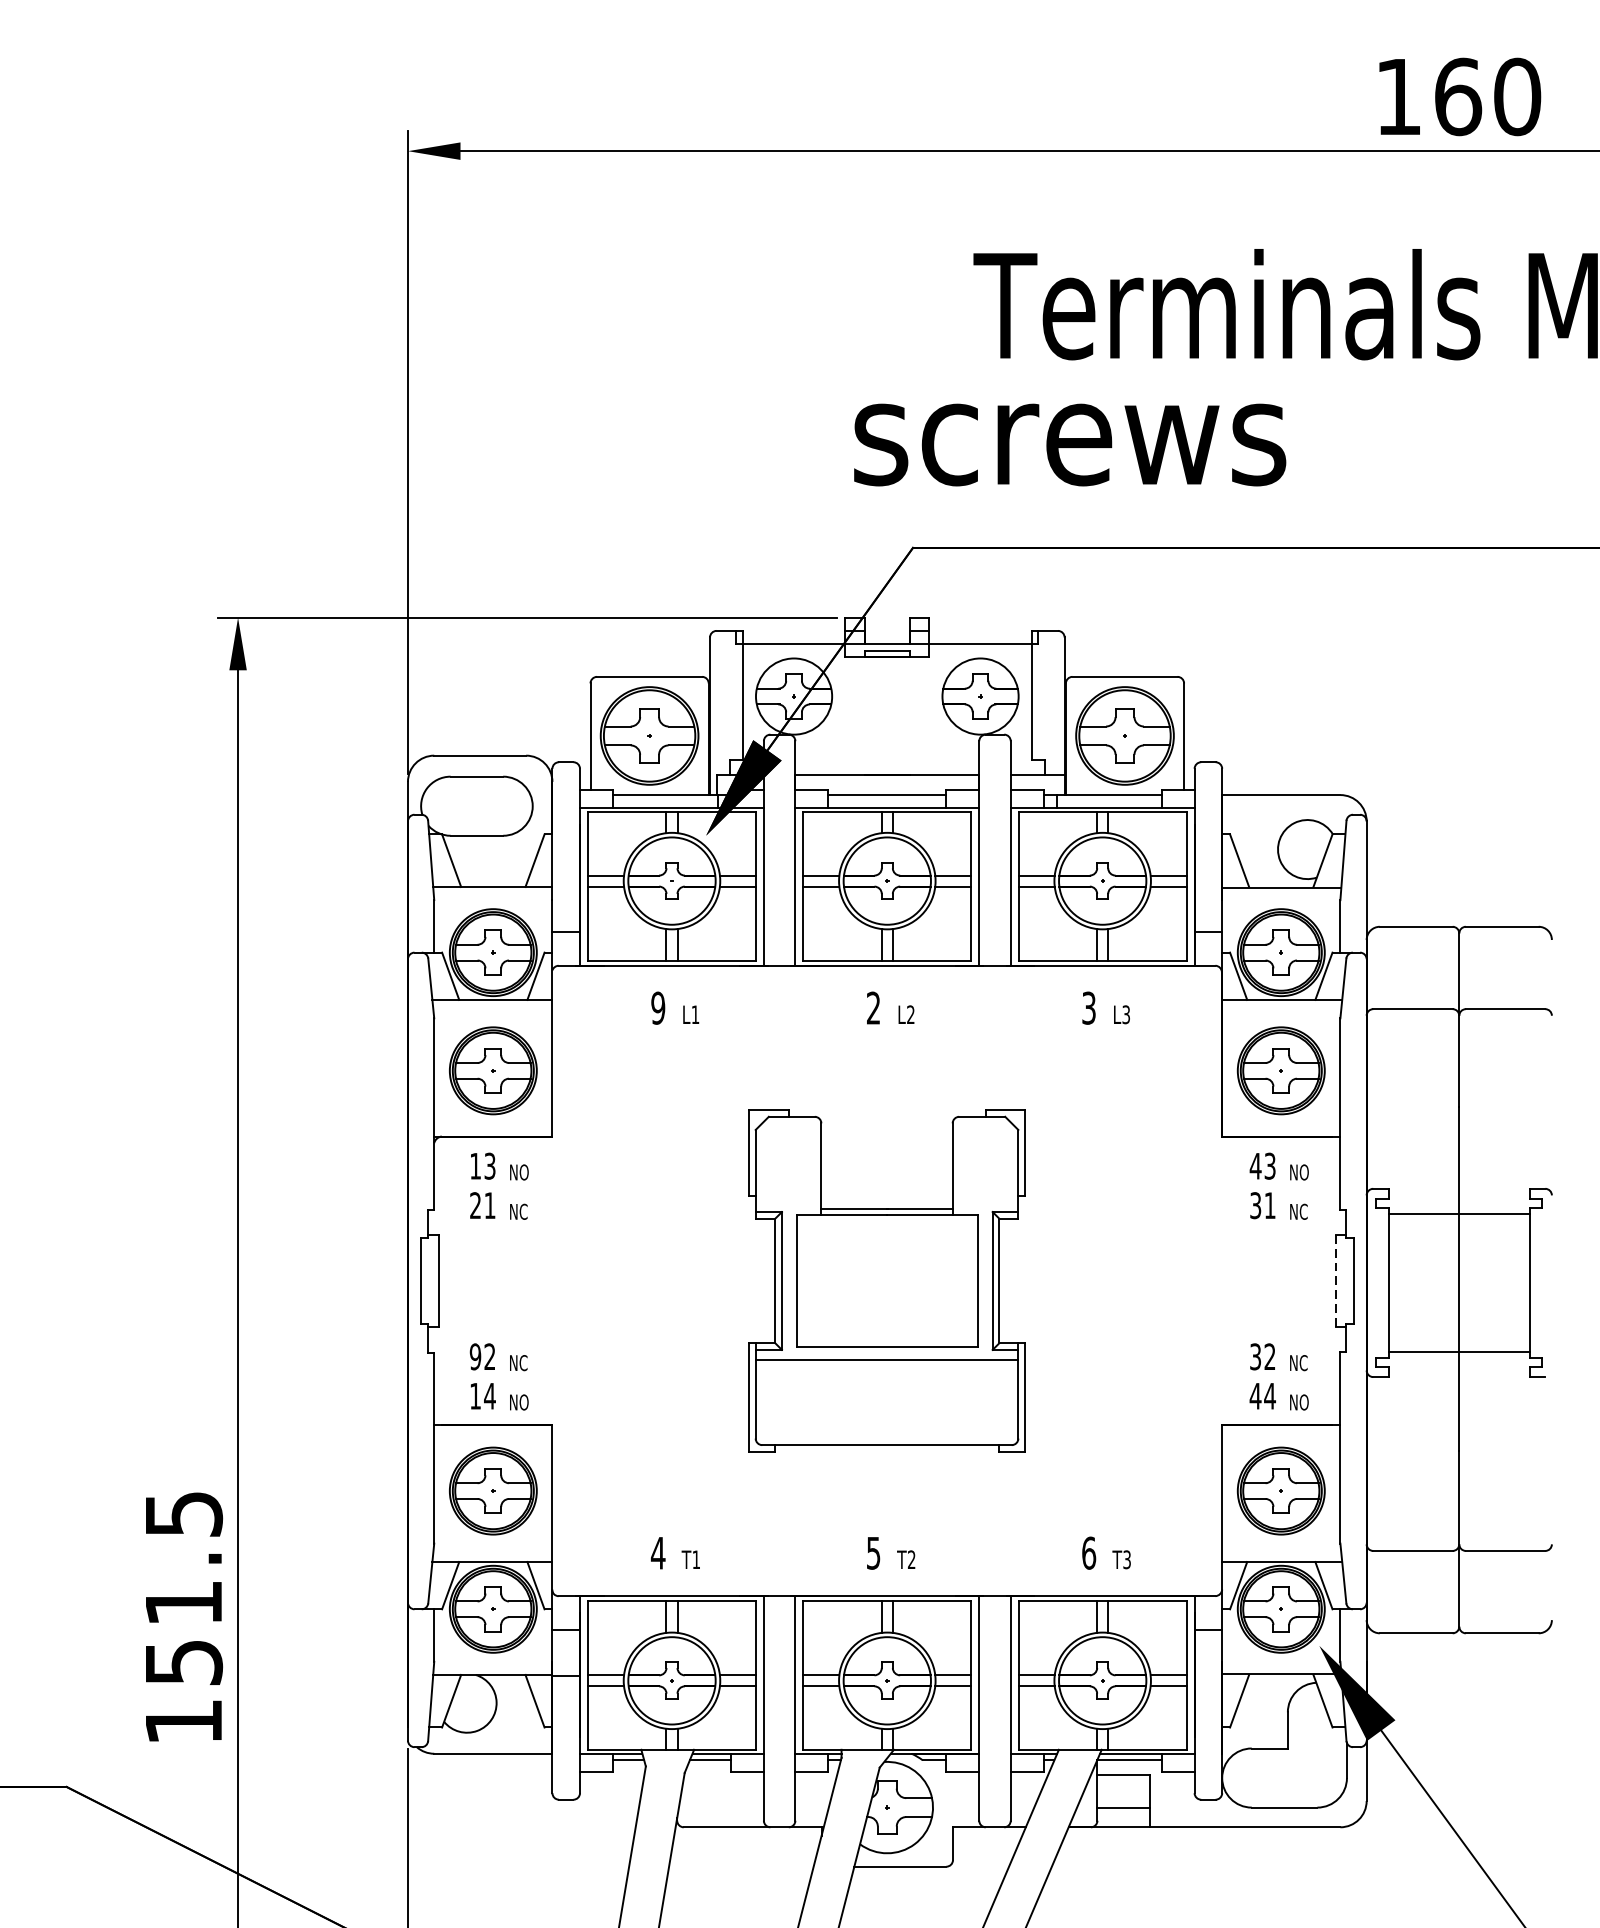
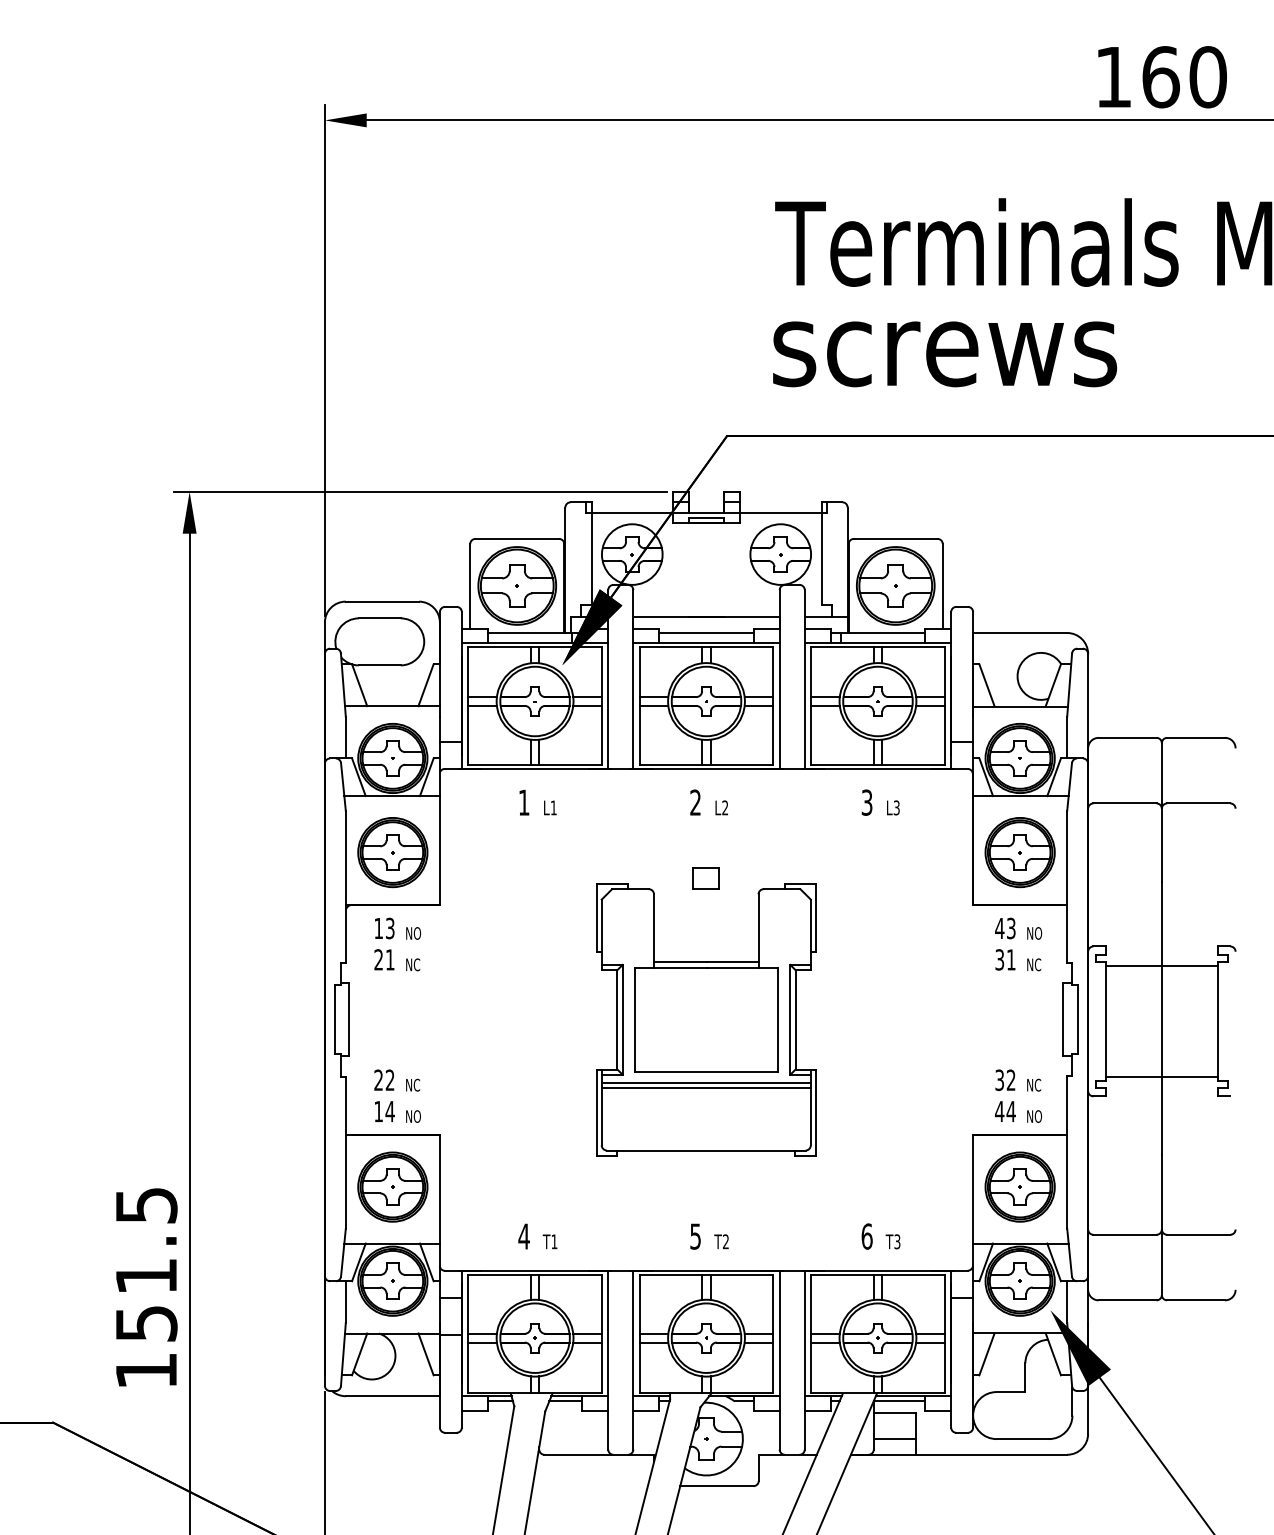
text: (1070, 445) -> (945, 354), moved
text: (657, 1007) -> (523, 802), 9 -> 1
part: (886, 1103) -> (705, 878), added
line: (1335, 1280) -> (1063, 1019), dashed -> solid
text: (475, 1357) -> (378, 1080), 92 -> 22
line: (886, 1365) -> (705, 1087), added

